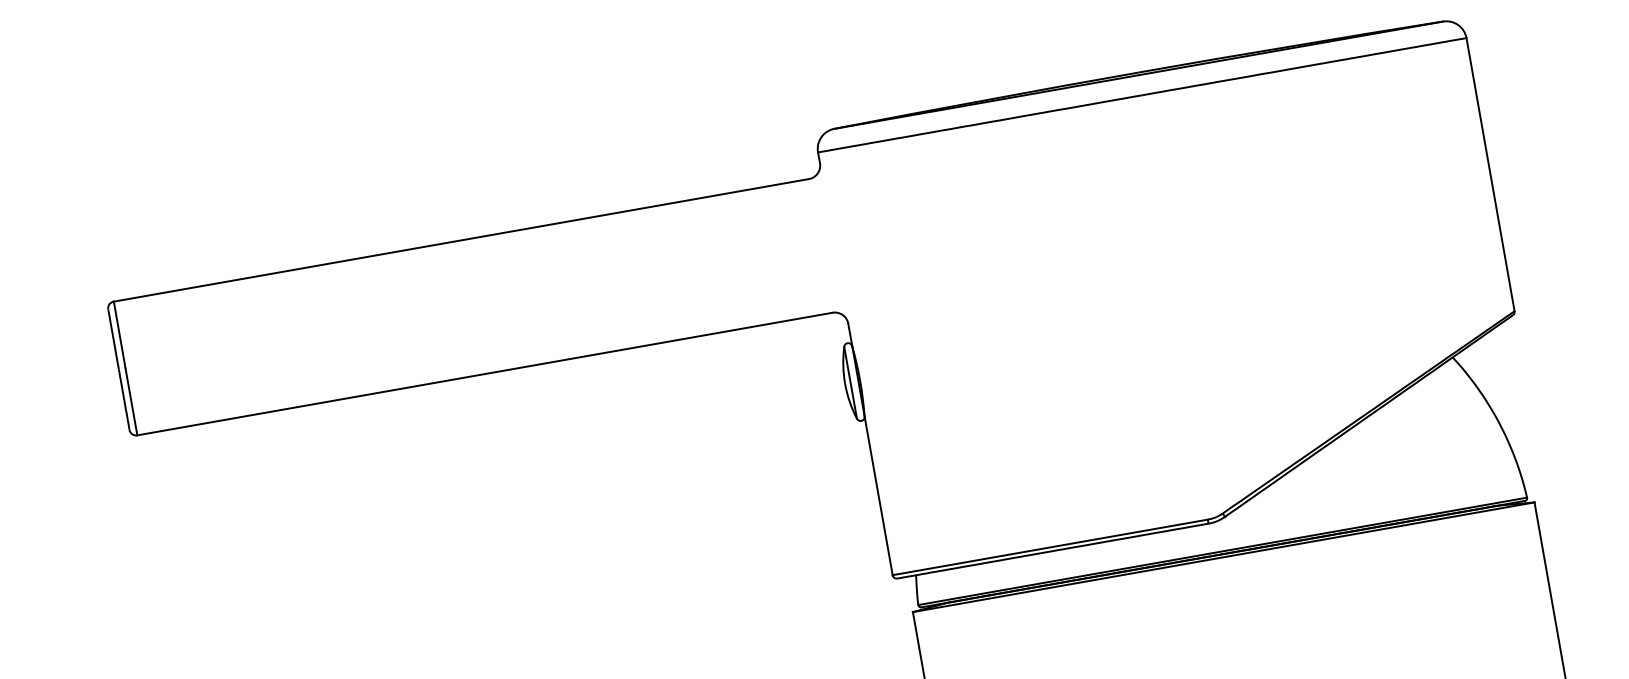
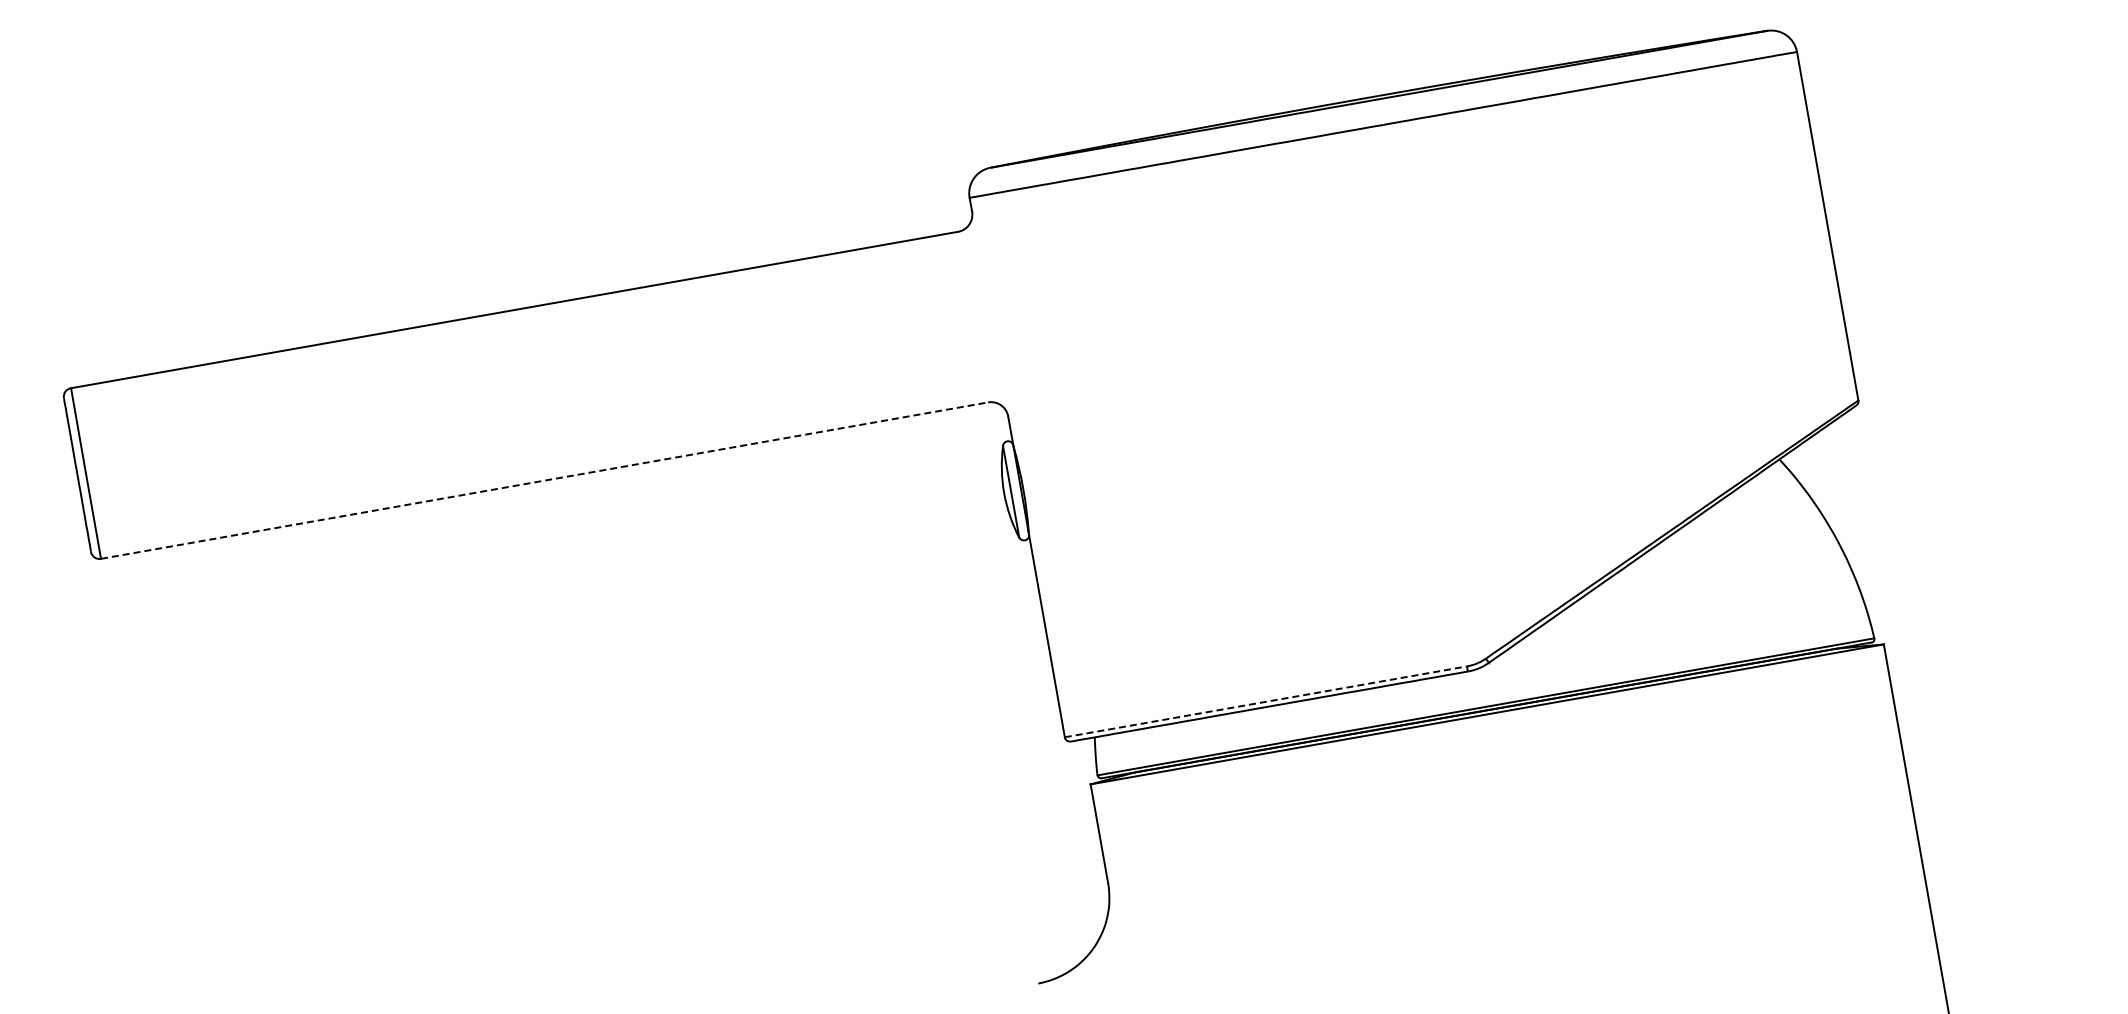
line: (485, 373) -> (545, 480), solid -> dashed
line: (1050, 547) -> (1266, 701), solid -> dashed

